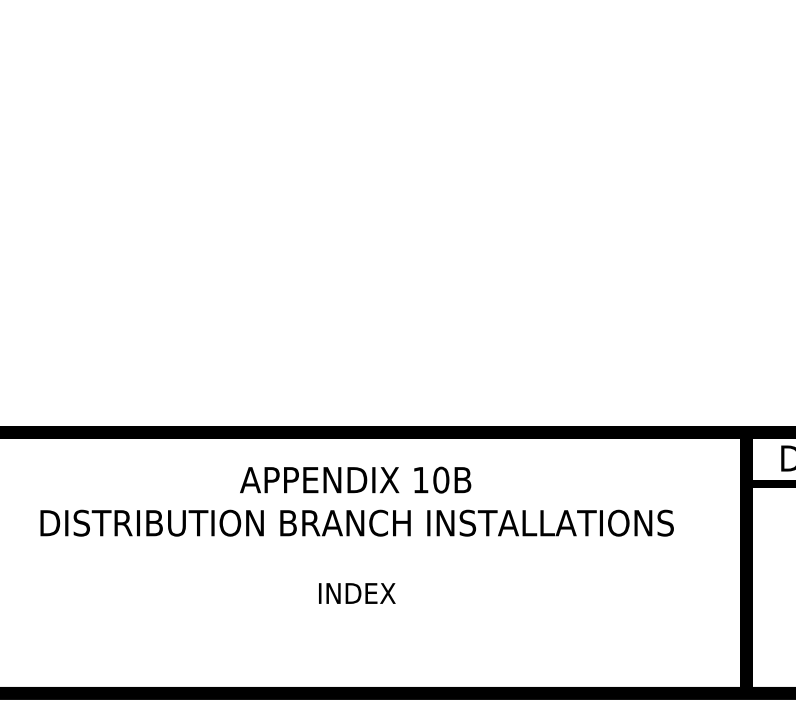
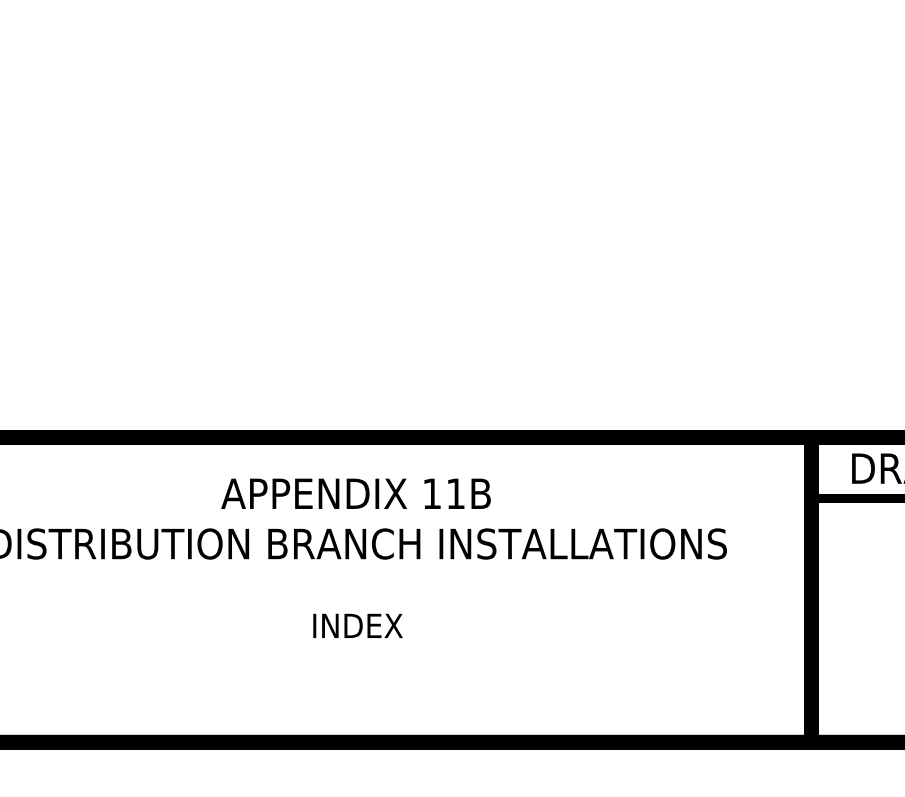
text: (441, 479) -> (456, 493), 10B -> 11B

